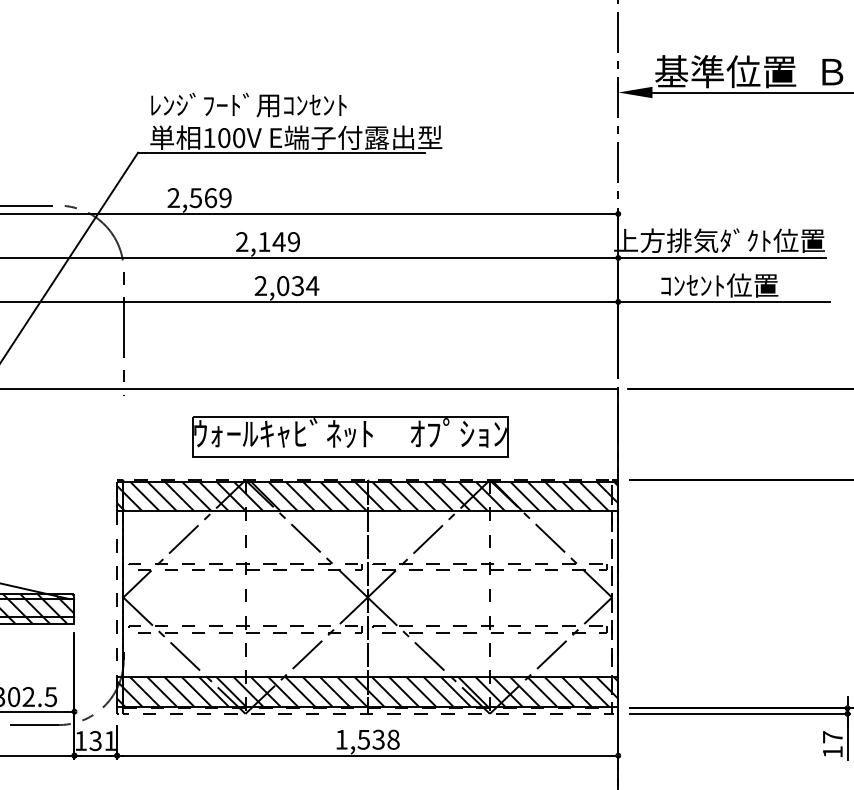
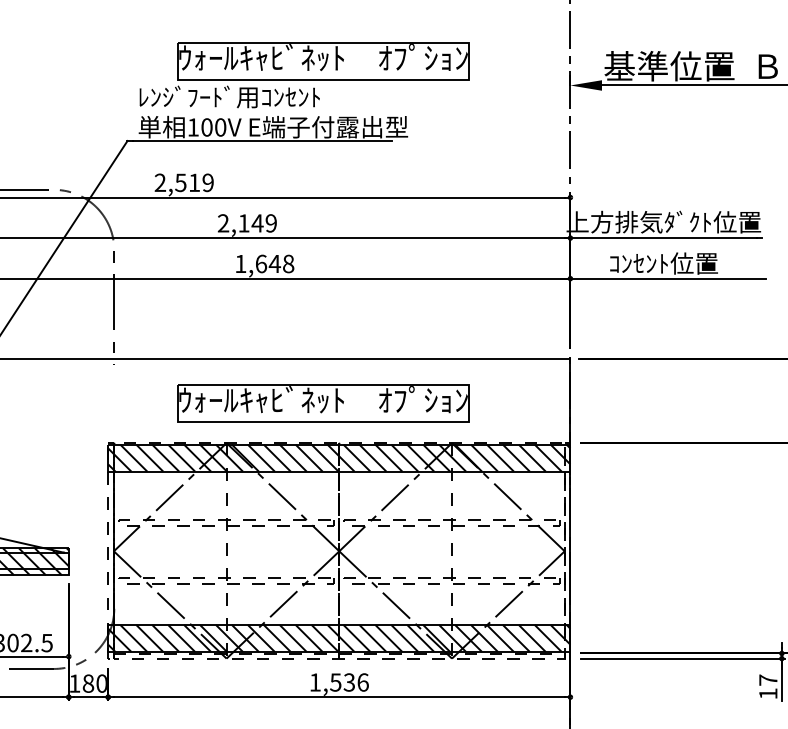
part: (350, 65) -> (323, 60), added
text: (211, 198) -> (195, 183), 2,569 -> 2,519
text: (286, 286) -> (264, 264), 2,034 -> 1,648
text: (393, 739) -> (363, 682), 1,538 -> 1,536
text: (102, 741) -> (94, 684), 131 -> 180

